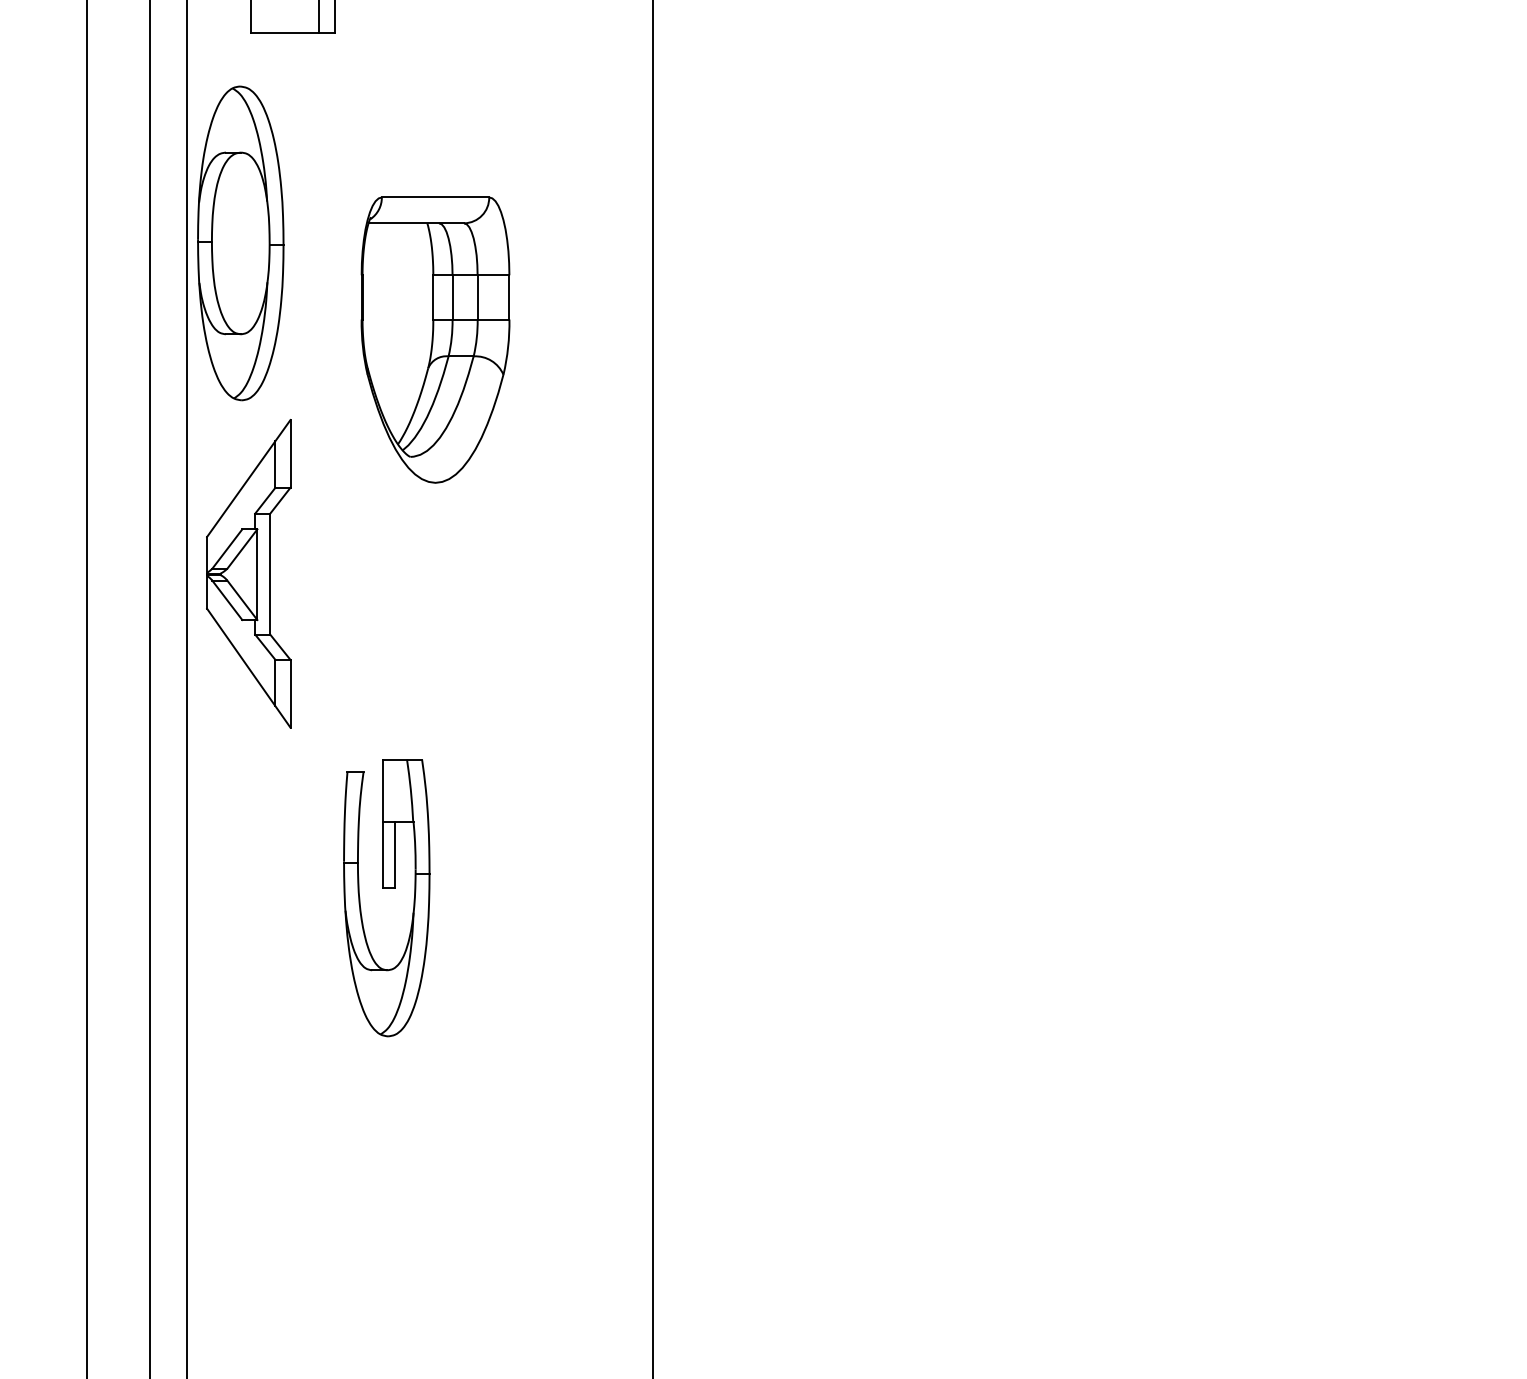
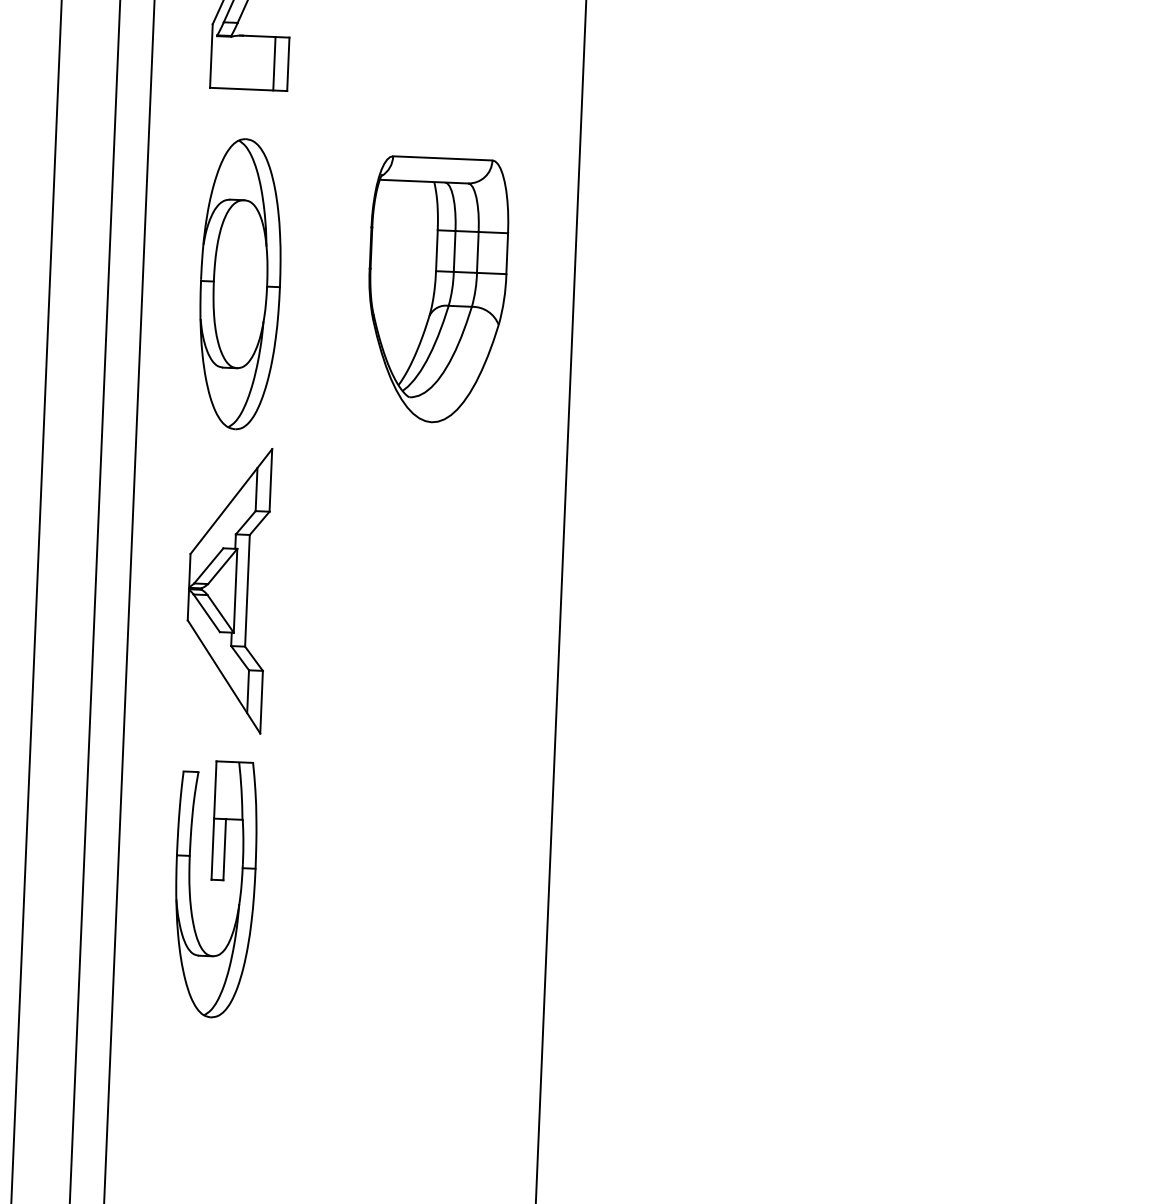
part: (240, 243) -> (240, 284), moved
part: (435, 339) -> (437, 289), moved
part: (248, 573) -> (227, 589), moved
part: (386, 888) -> (215, 880), moved

